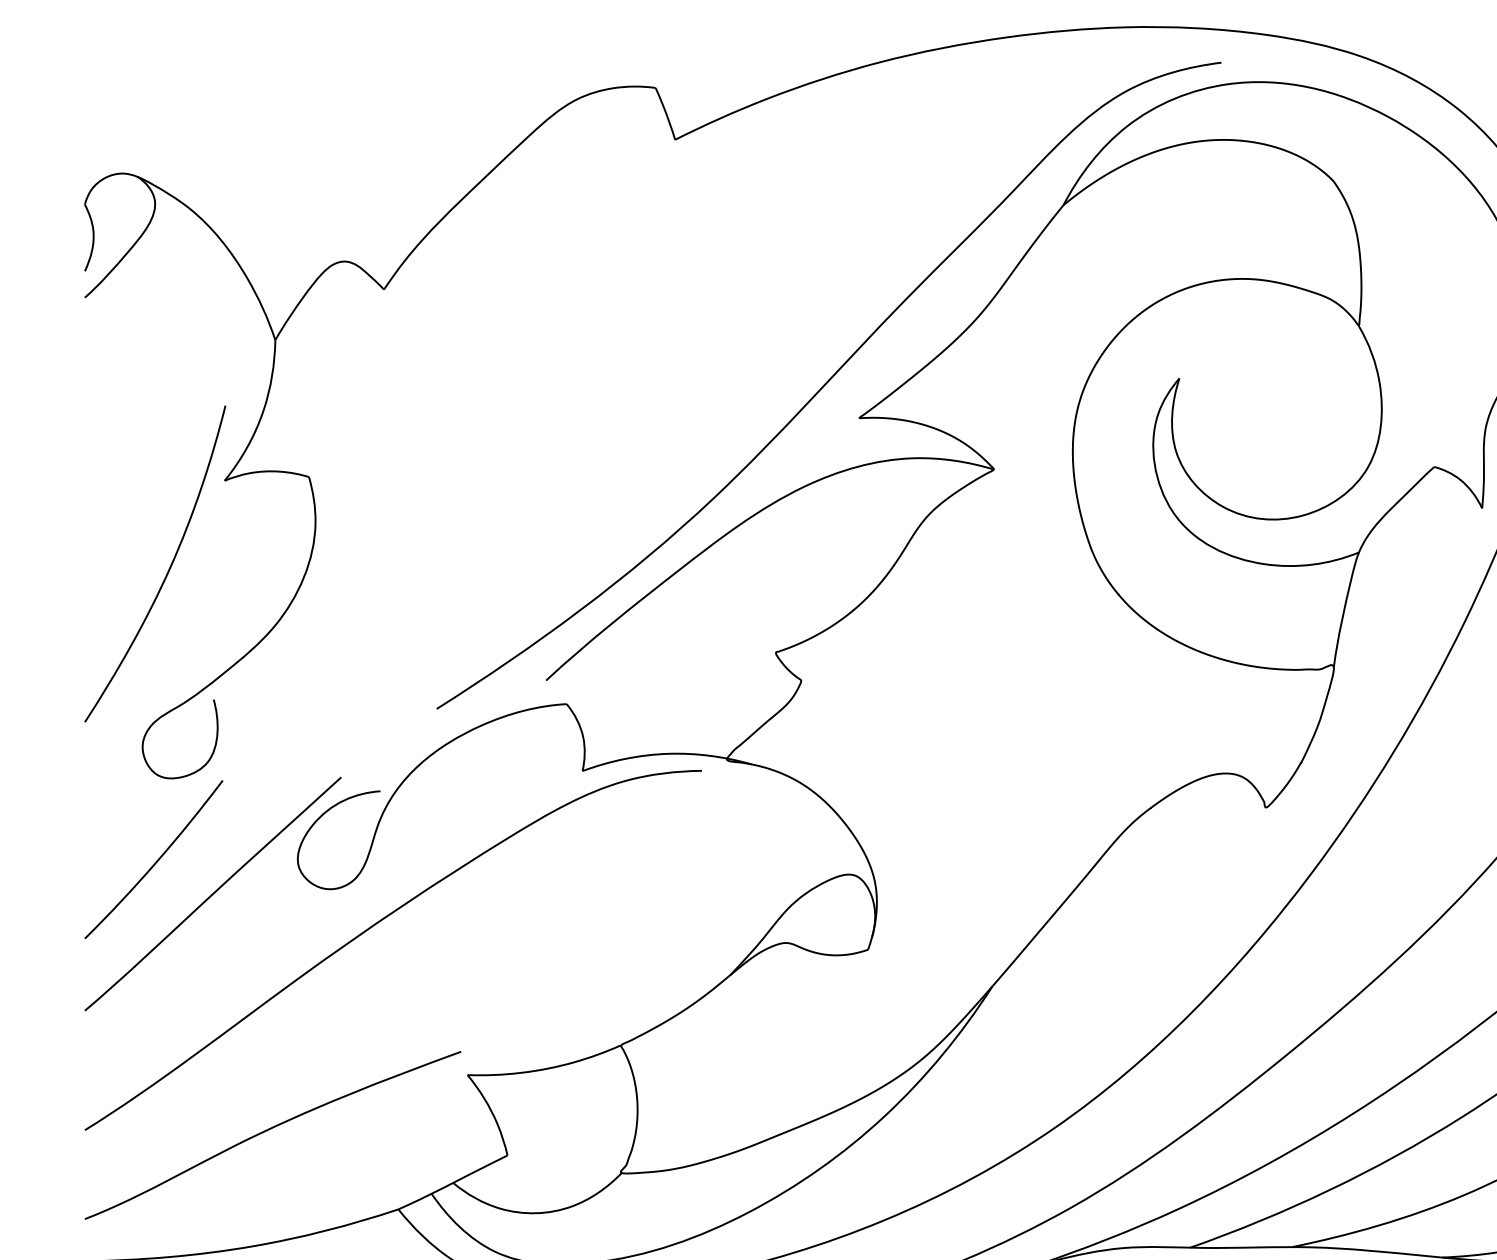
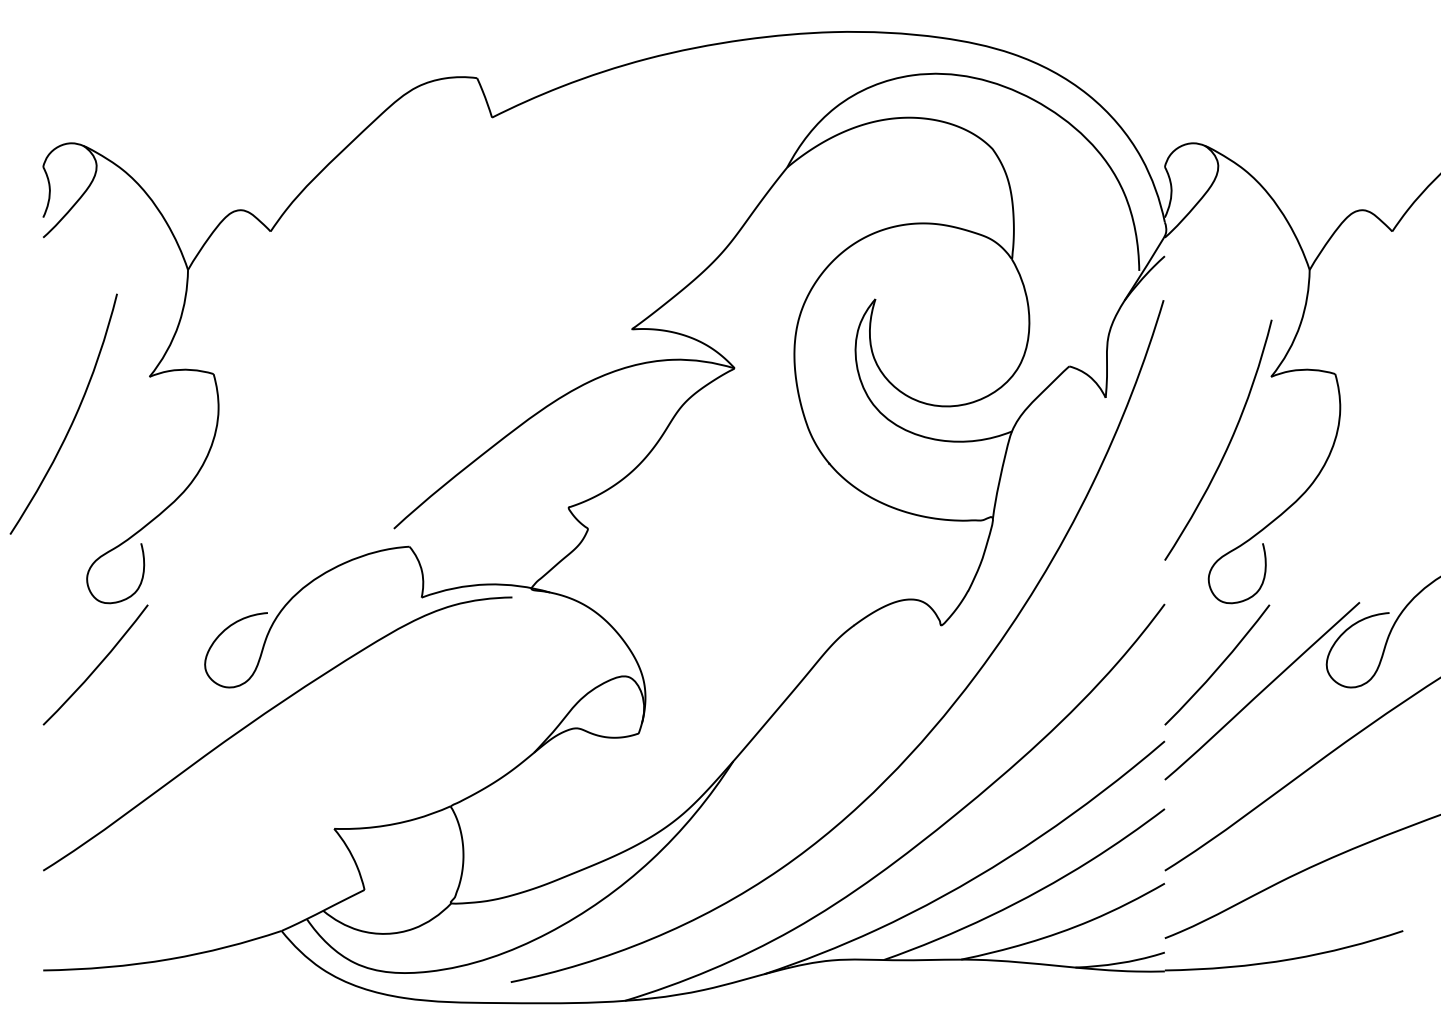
curve: (826, 384) -> (607, 303), removed
curve: (168, 568) -> (73, 417), moved
line: (212, 894) -> (140, 691), removed
curve: (270, 1129) -> (184, 870), removed

